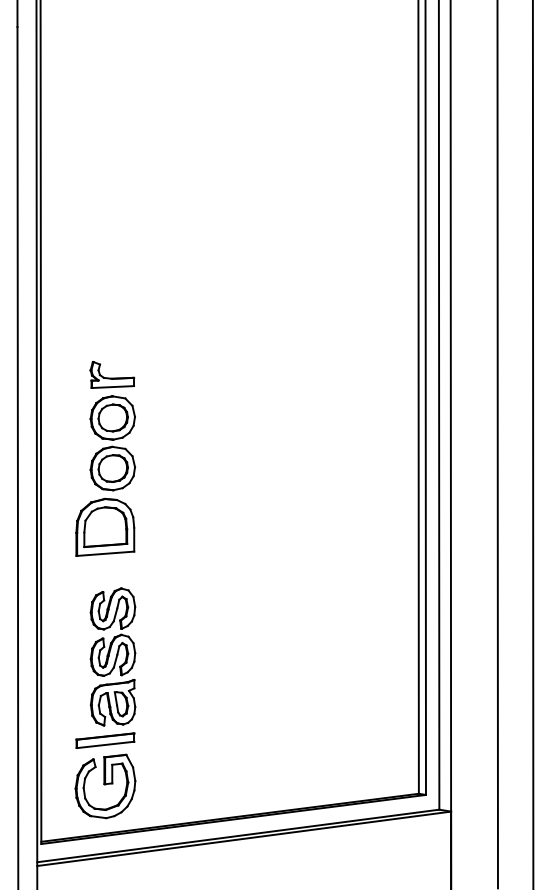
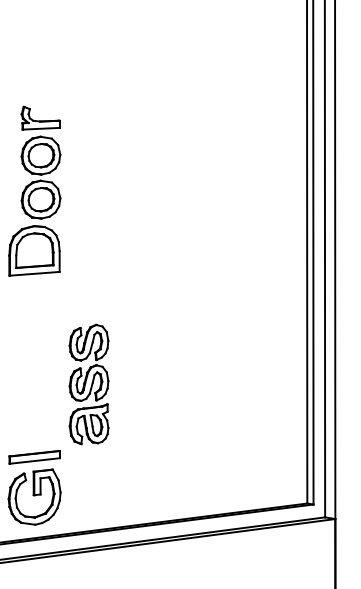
part: (105, 458) -> (34, 190), moved
part: (112, 656) -> (88, 384), moved

